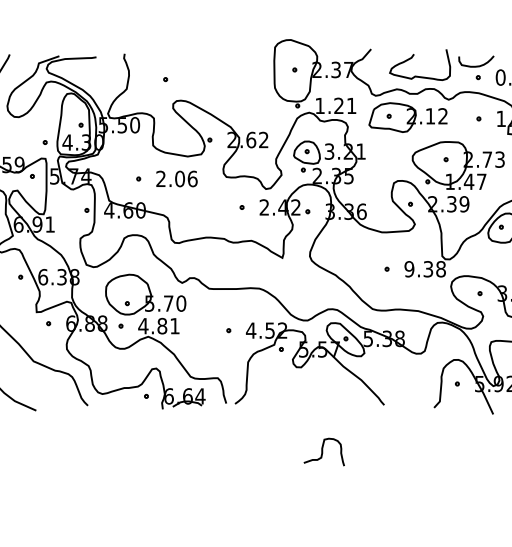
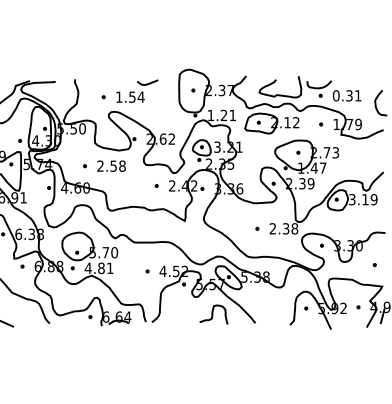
part: (214, 69) -> (137, 90), added
text: (185, 177) -> (117, 165), 2.06 -> 2.58
text: (408, 268) -> (272, 228), 9.38 -> 2.38
curve: (323, 451) -> (213, 314), moved

